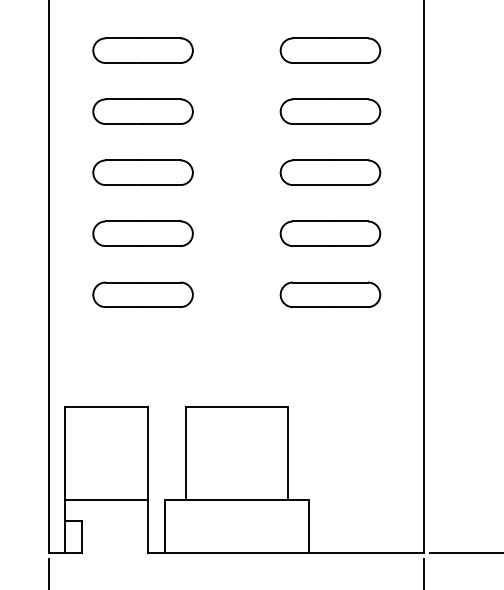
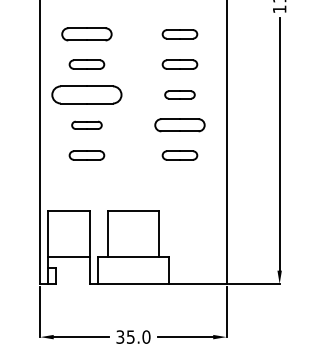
part: (329, 51) -> (179, 34), size x0.7
part: (142, 111) -> (86, 64), size x0.7
part: (329, 111) -> (179, 64), size x0.7
part: (142, 171) -> (86, 94), size x1.4
part: (329, 171) -> (179, 94), size x0.6
part: (142, 234) -> (86, 125), size x0.6
part: (142, 294) -> (86, 155), size x0.7
part: (329, 294) -> (179, 155), size x0.7

